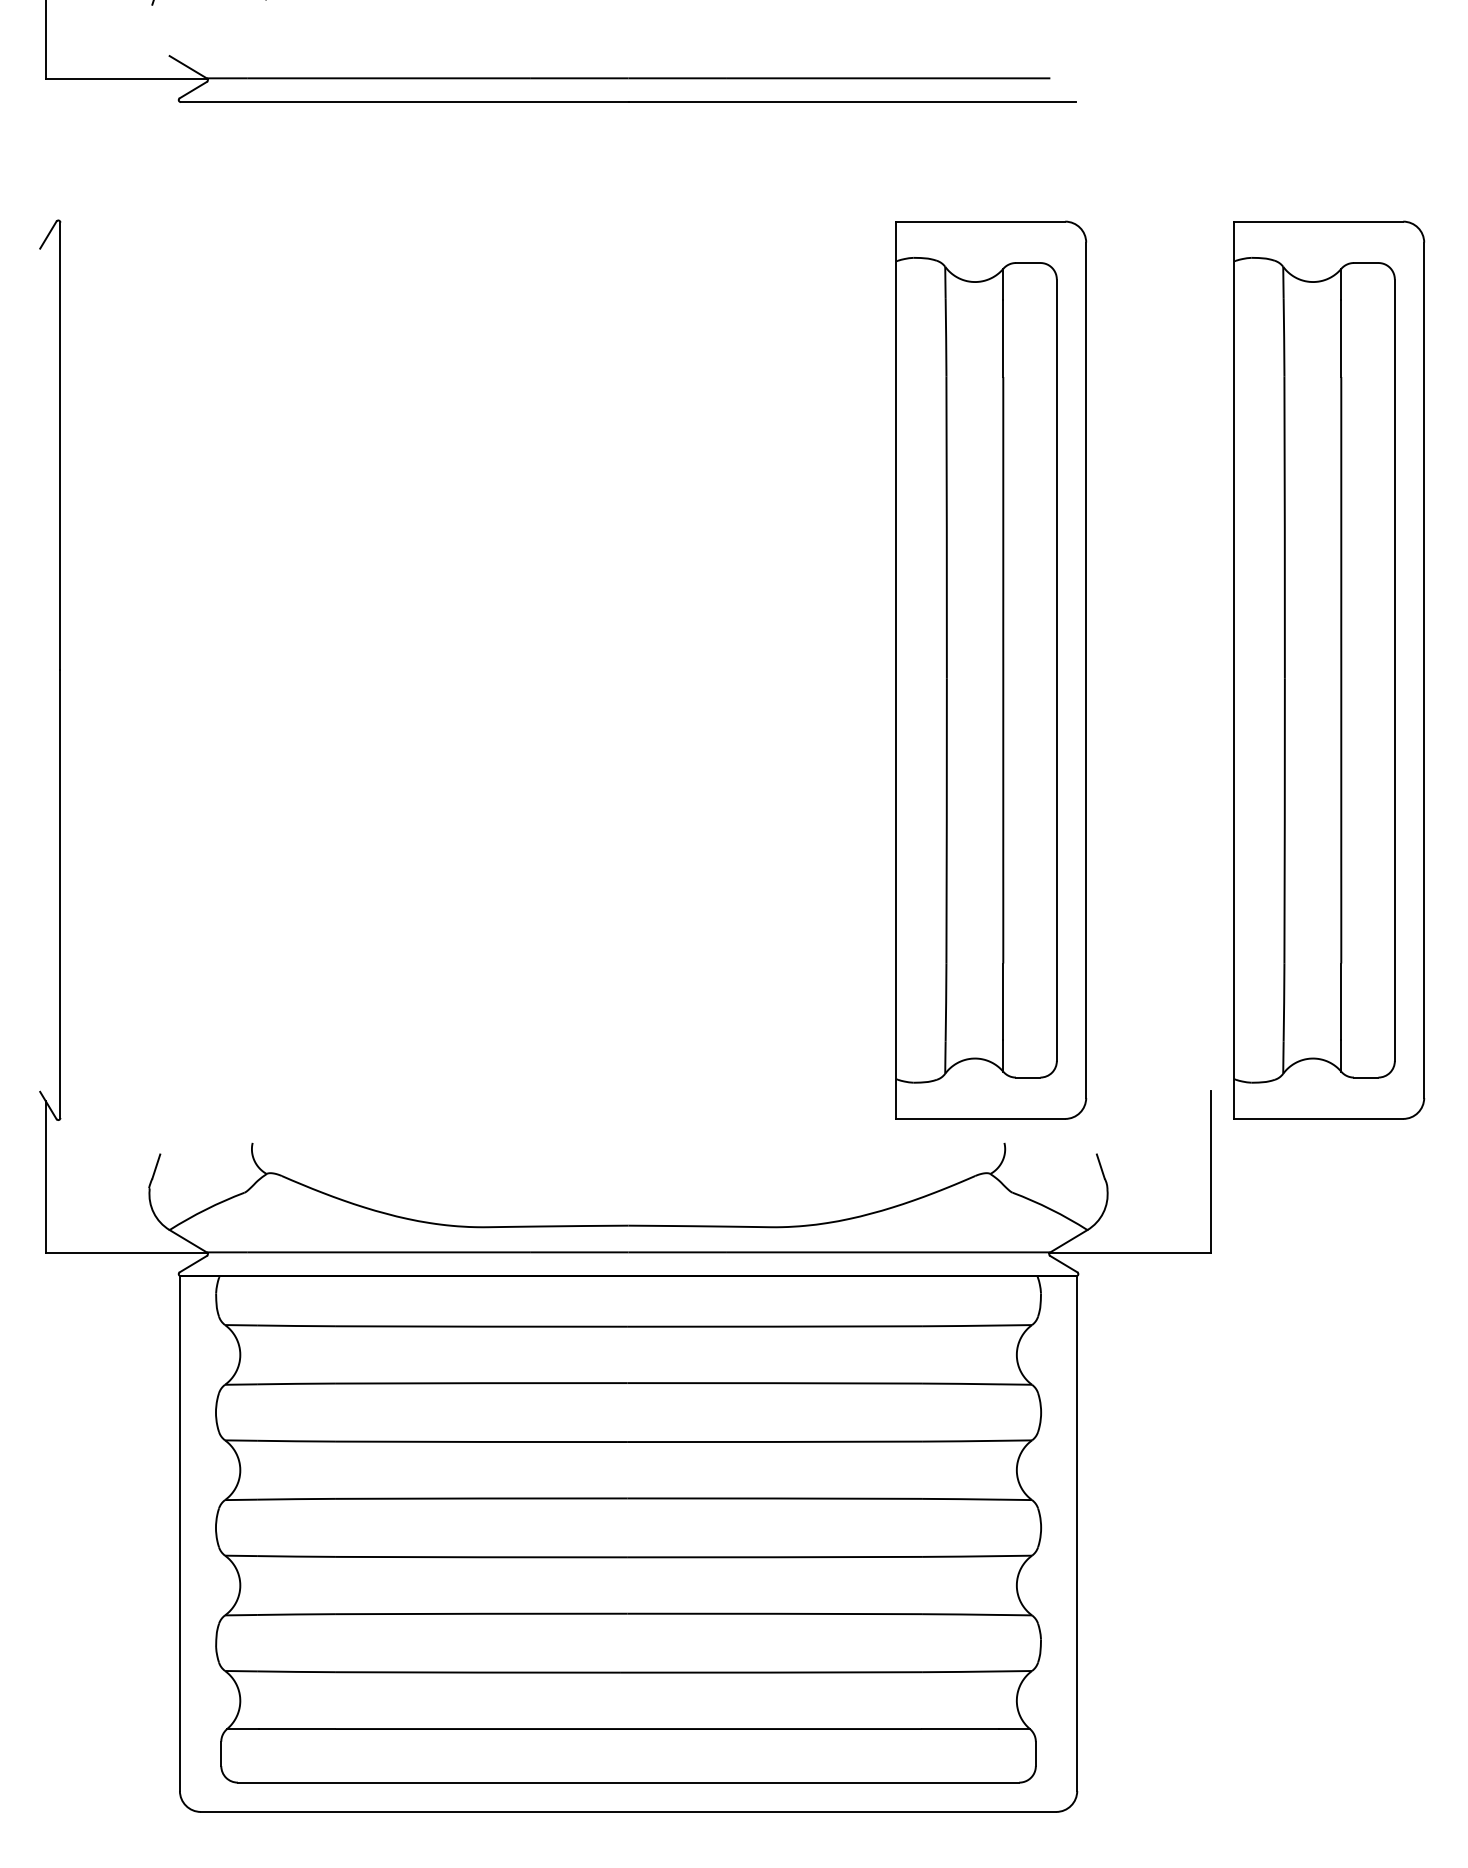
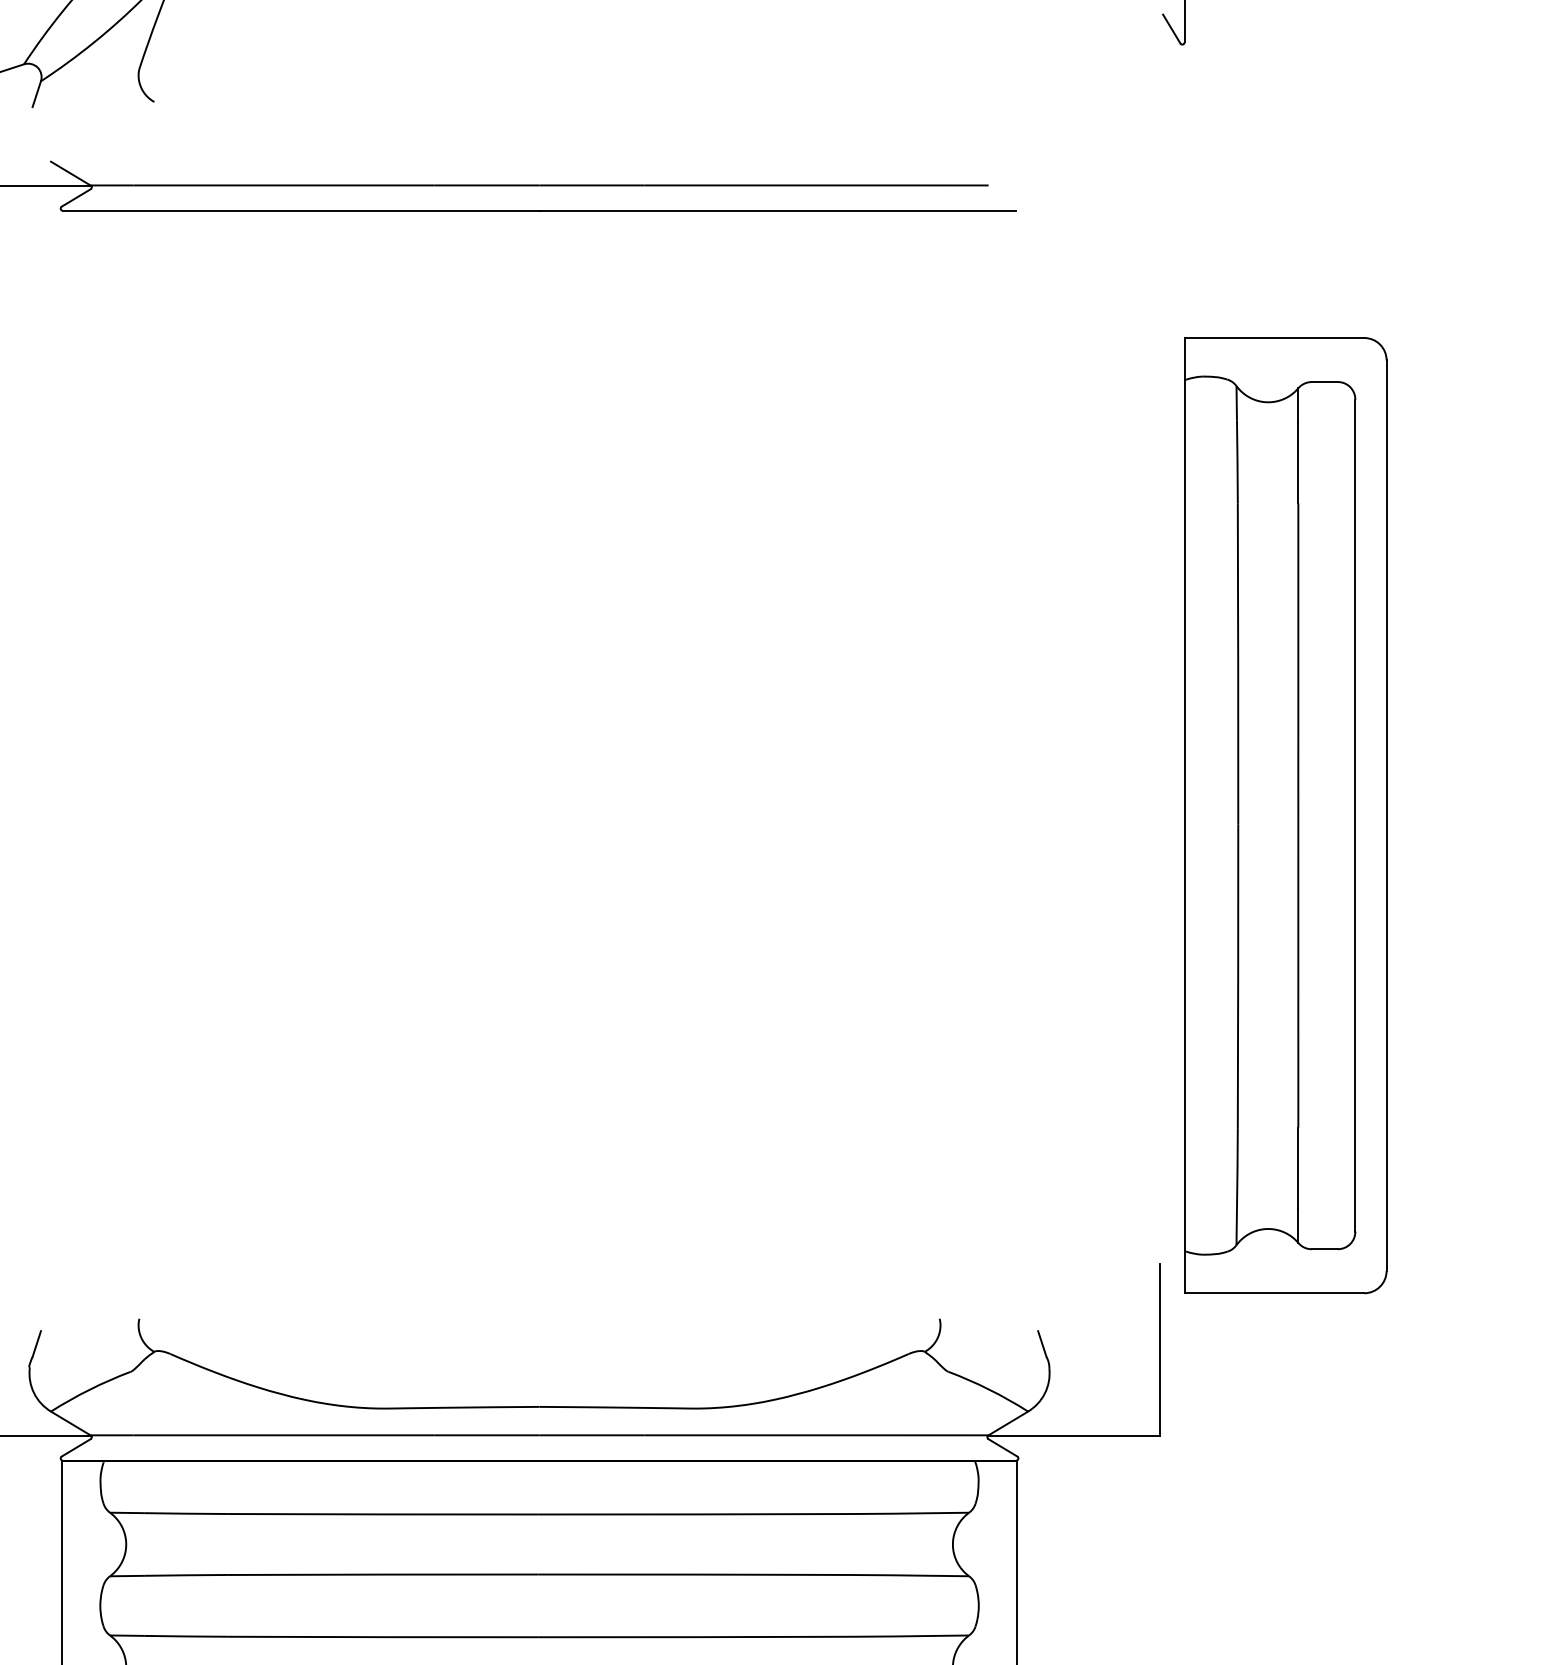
part: (991, 669) -> (925, 814), removed

